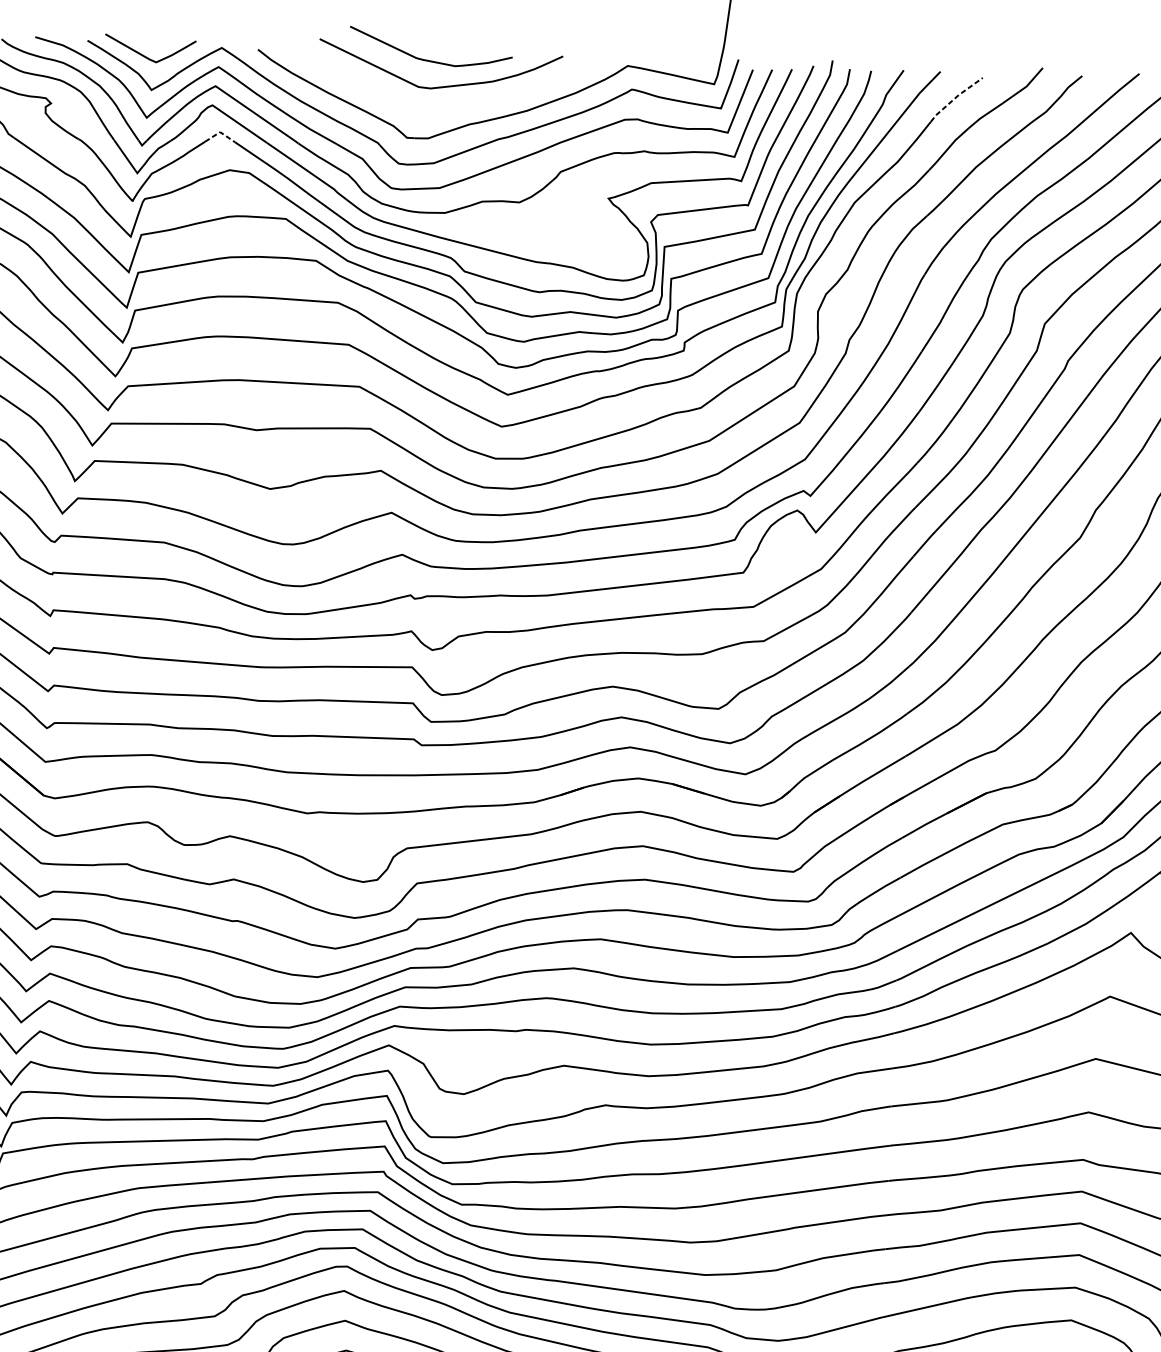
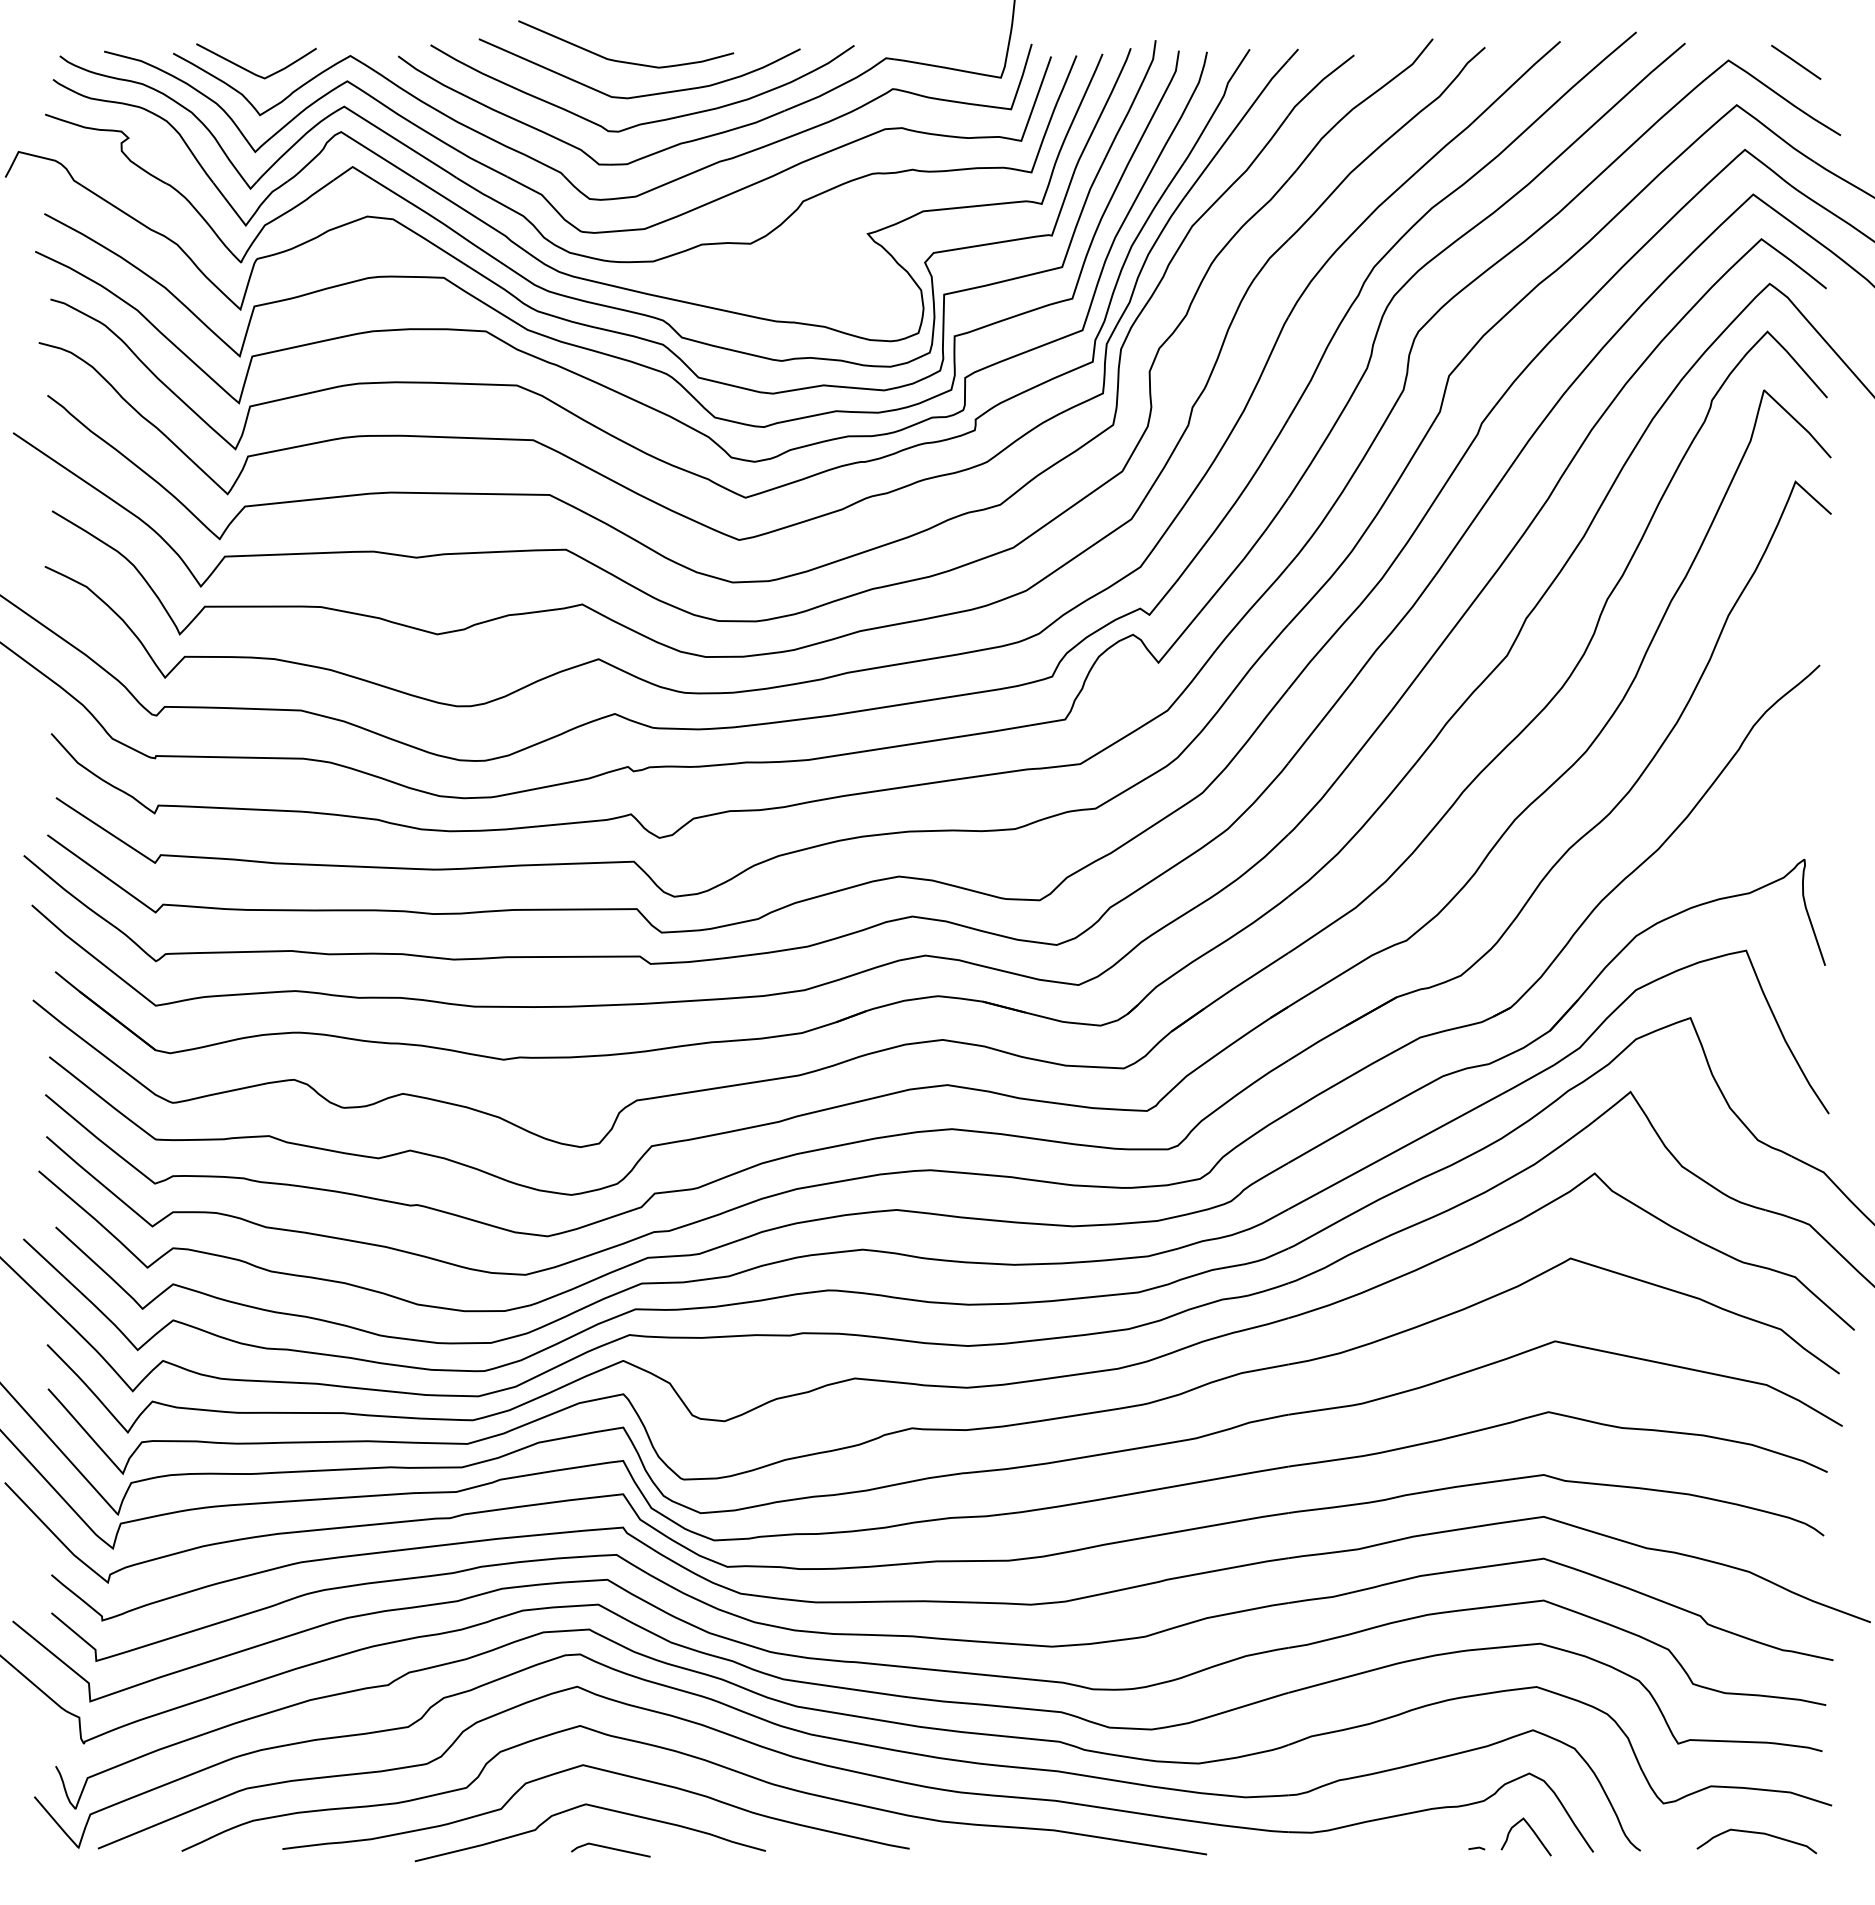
line: (955, 98) -> (1319, 83), dashed -> solid
curve: (446, 106) -> (649, 121), added
line: (220, 131) -> (352, 166), dashed -> solid

